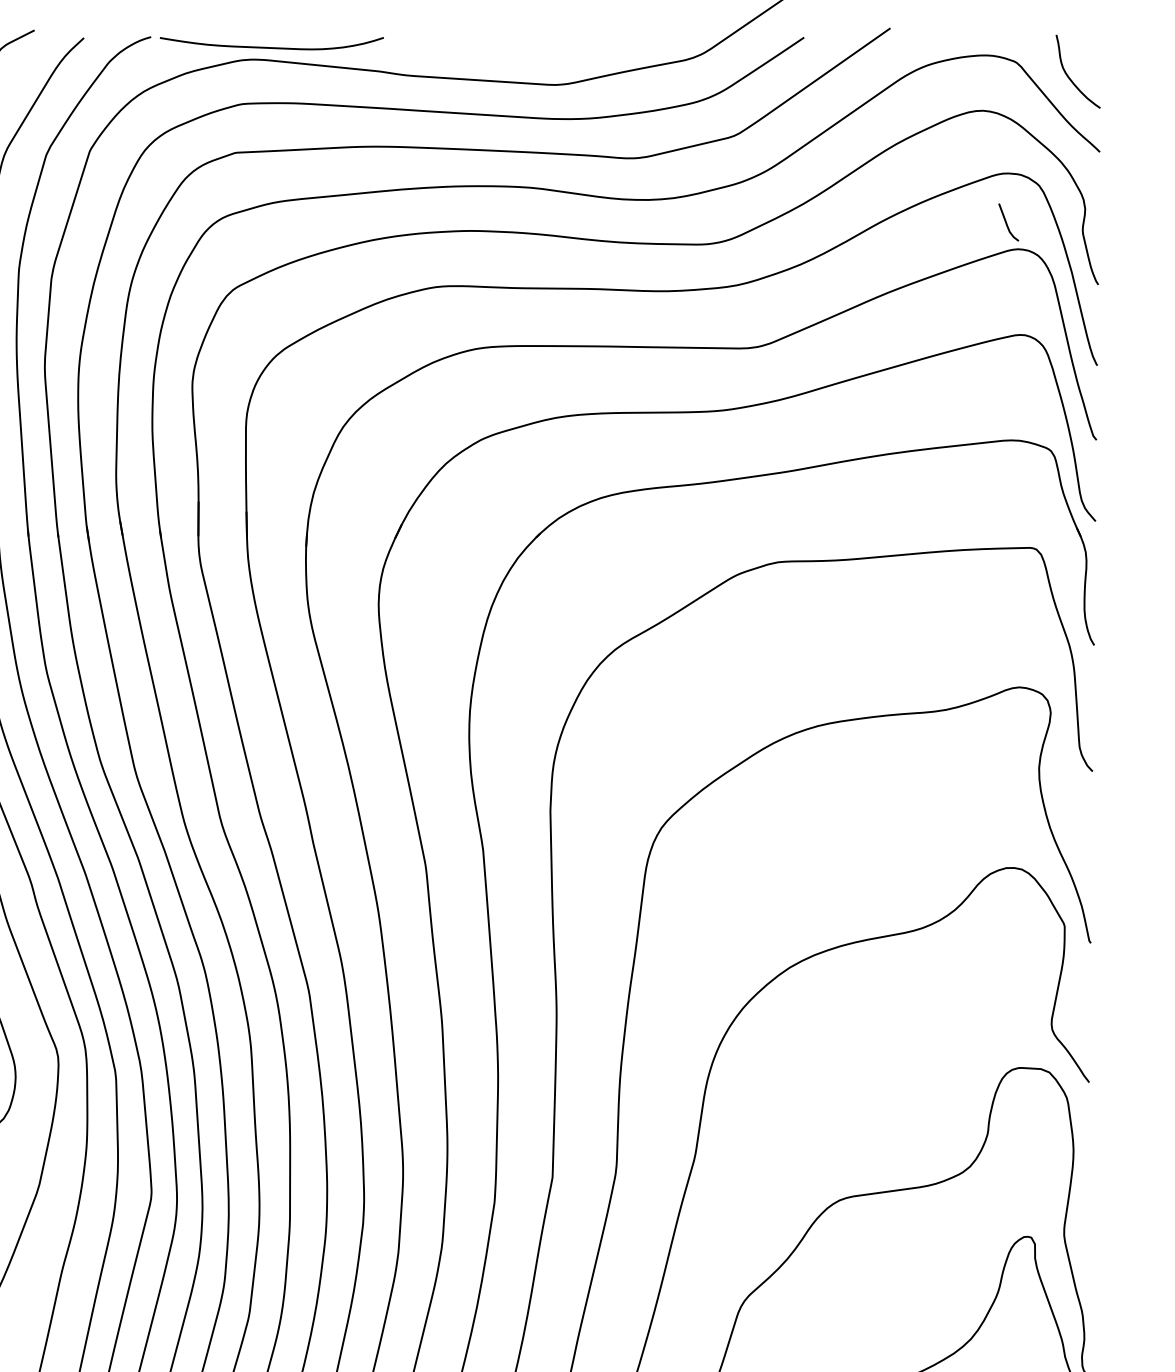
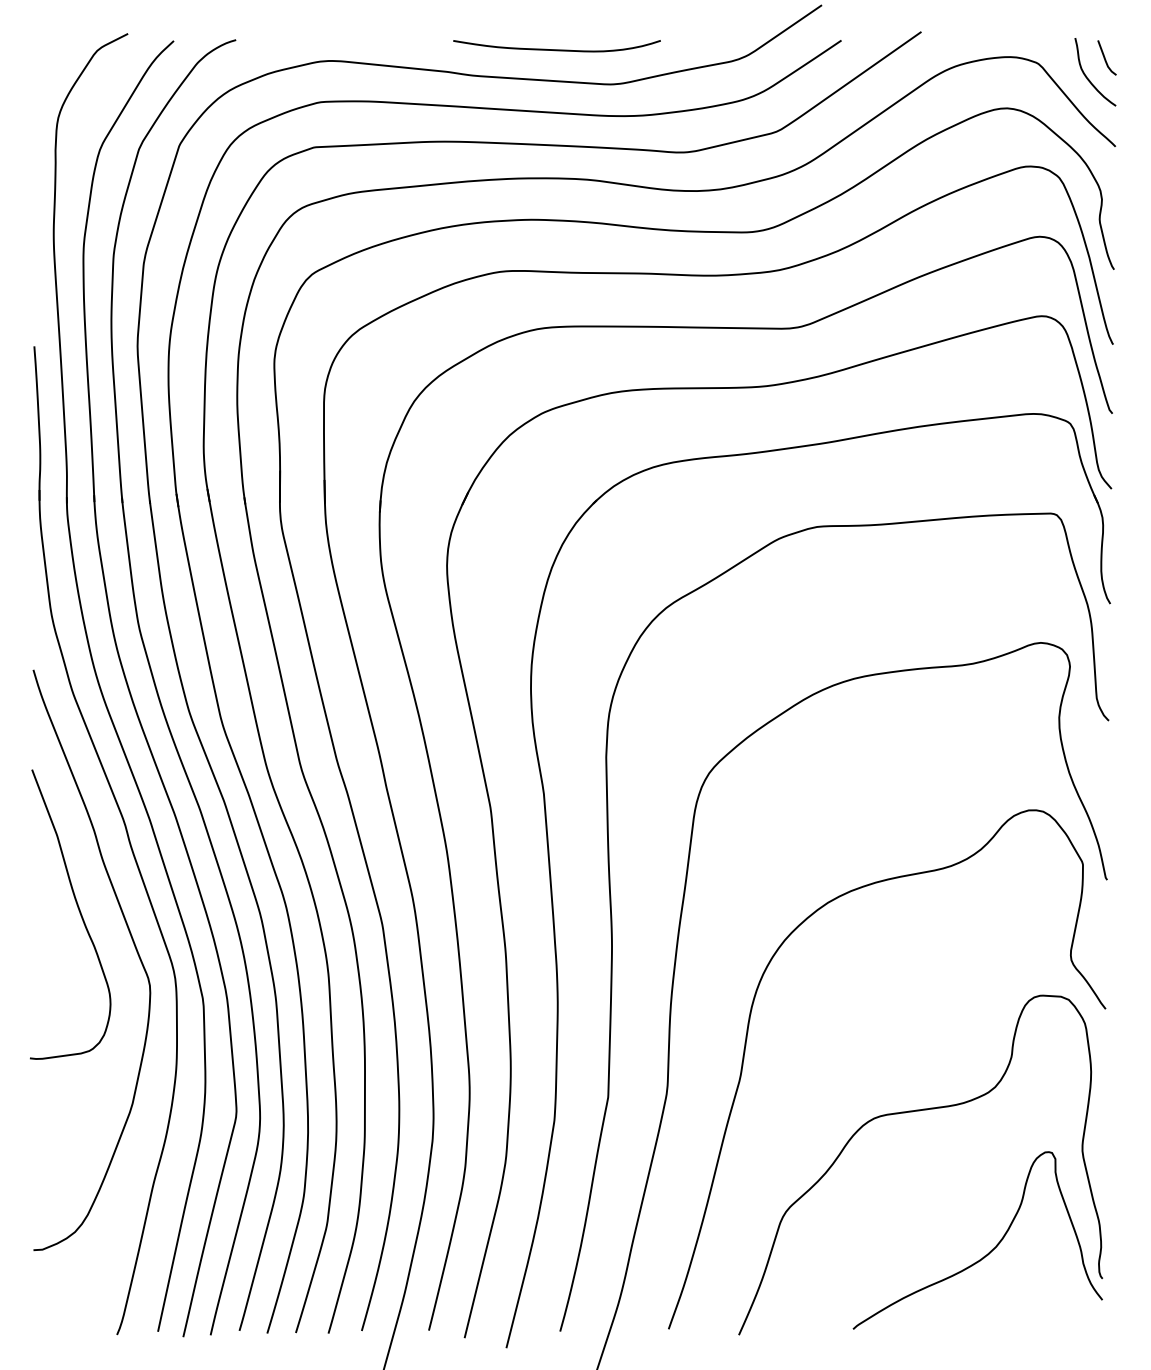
curve: (271, 47) -> (556, 49), moved
curve: (1007, 222) -> (1105, 57), moved

